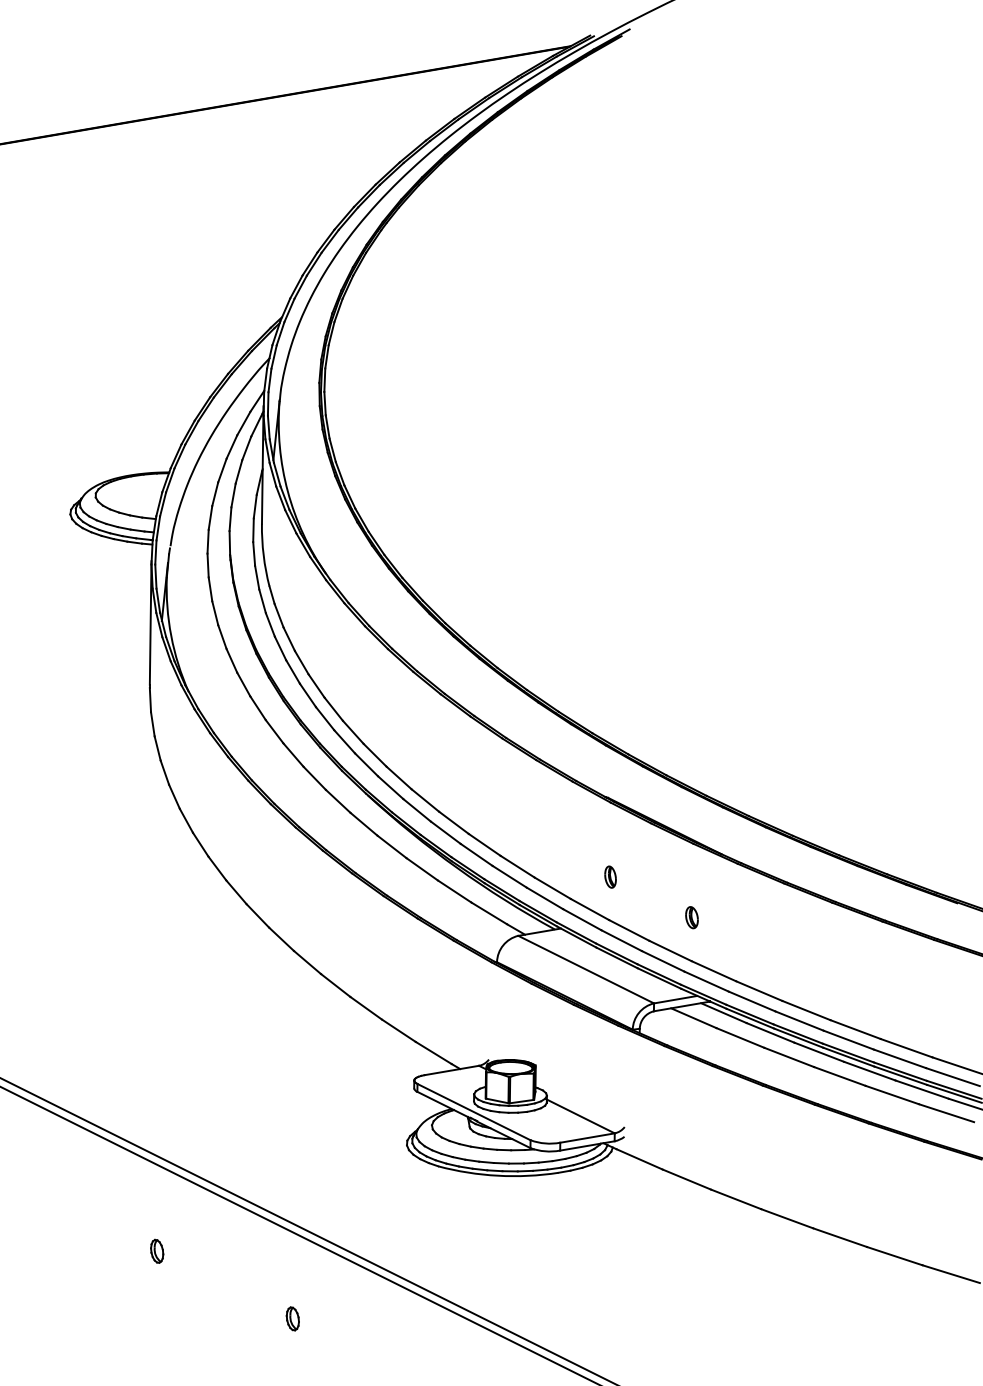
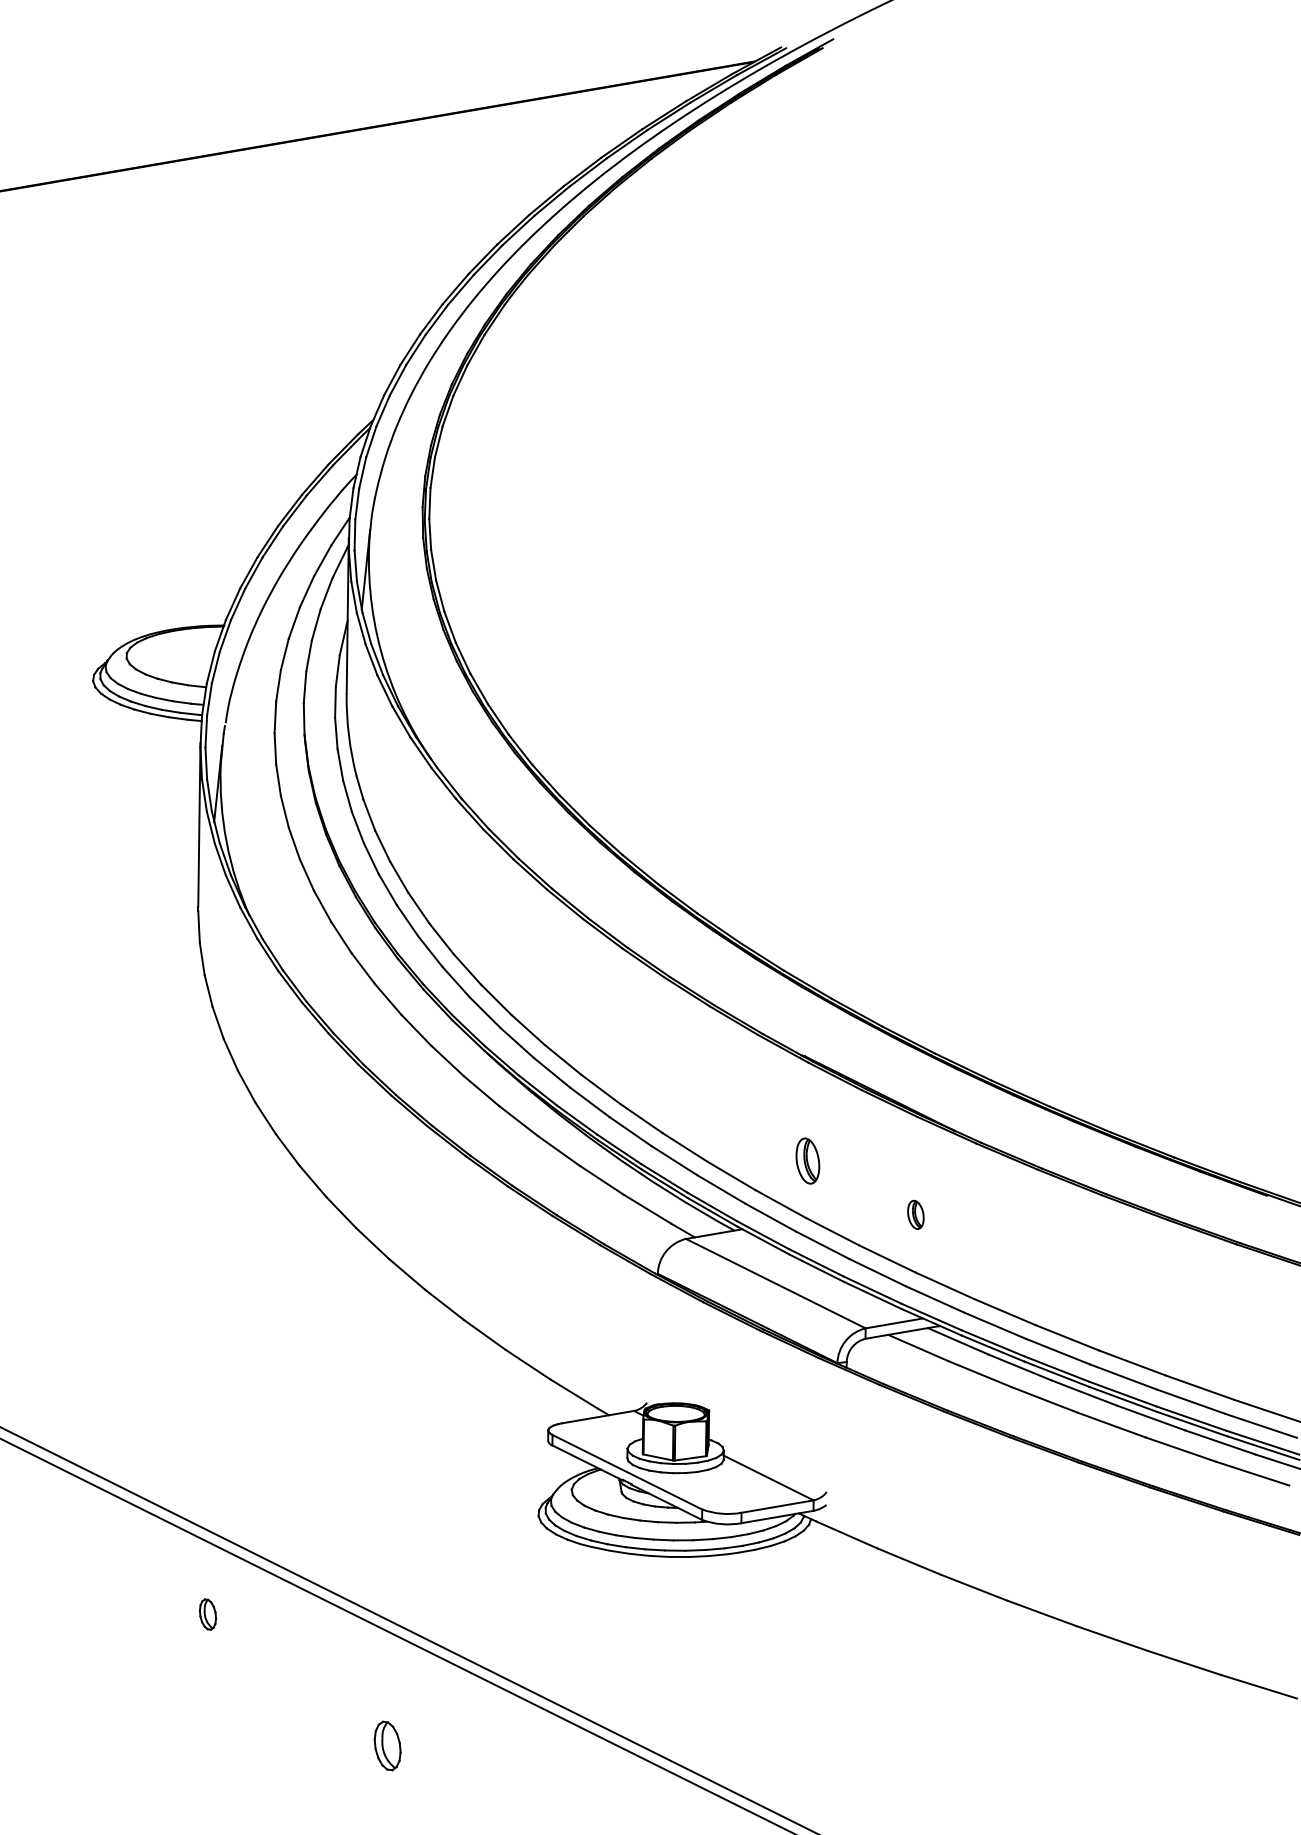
part: (610, 877) -> (808, 1161), size x1.6
part: (157, 1251) -> (208, 1614), moved
part: (292, 1318) -> (387, 1745), size x1.6

